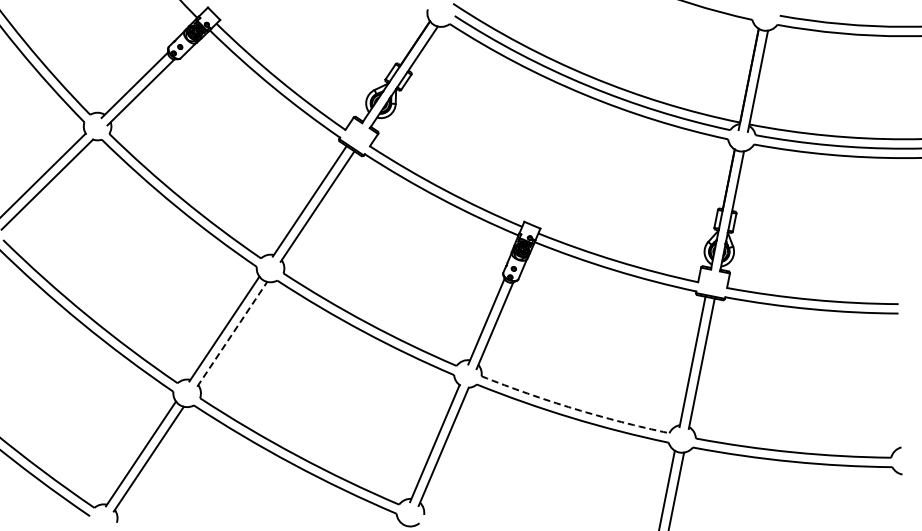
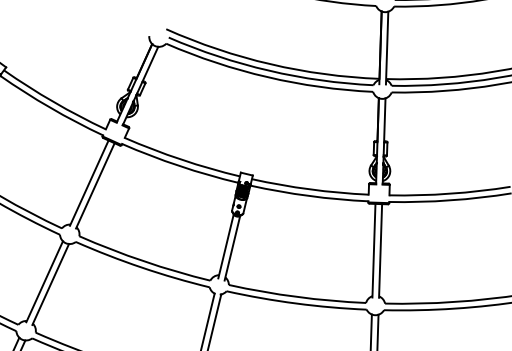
line: (232, 333) -> (50, 283), dashed -> solid
arc: (574, 408) -> (297, 296), dashed -> solid

